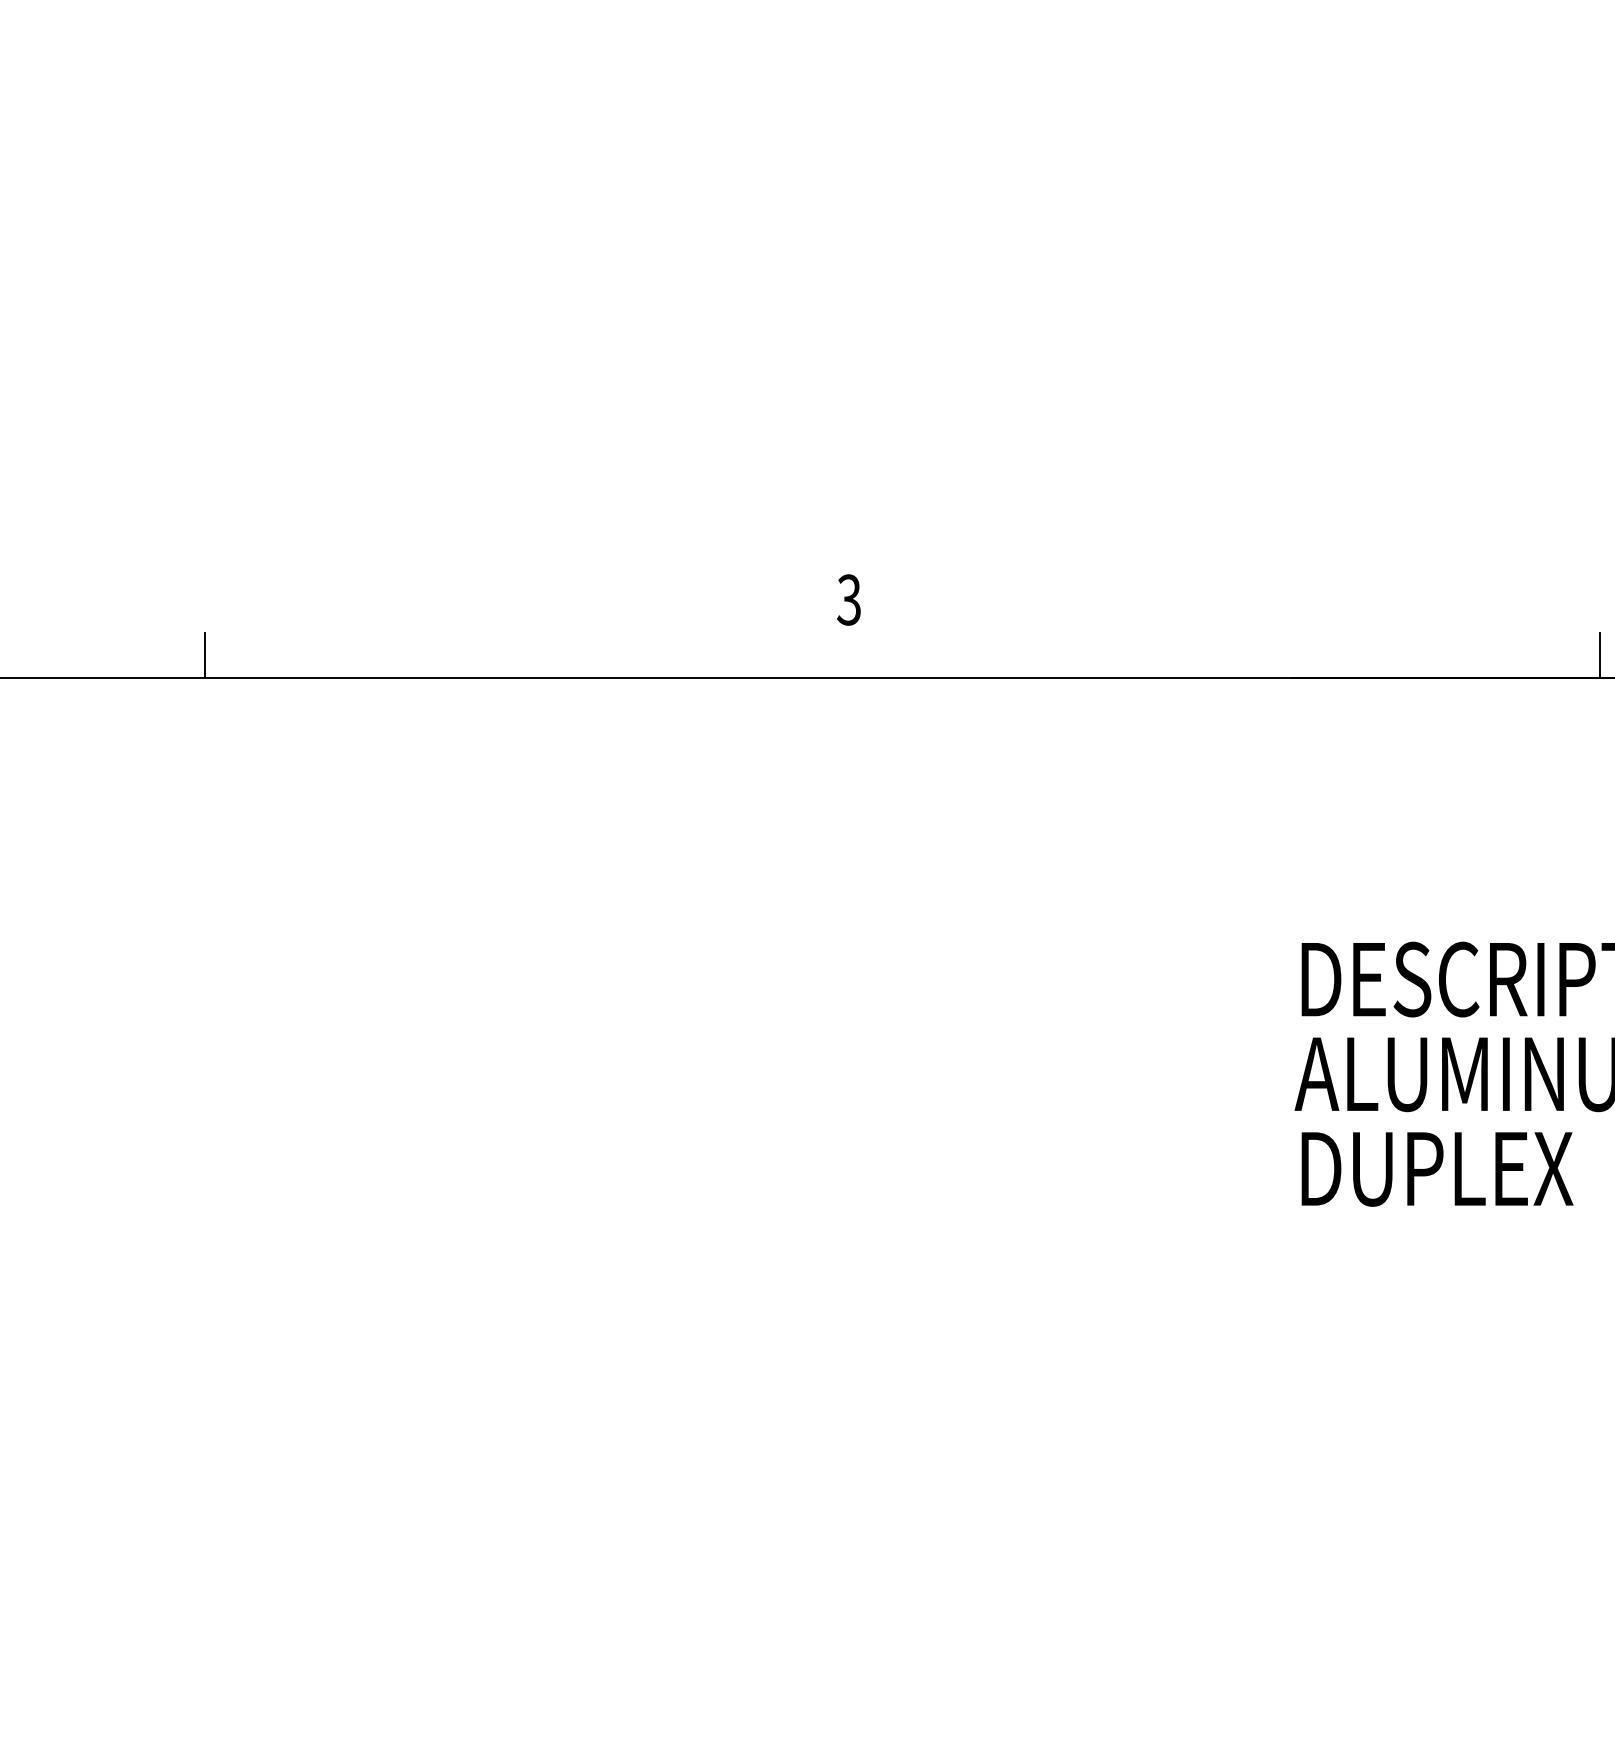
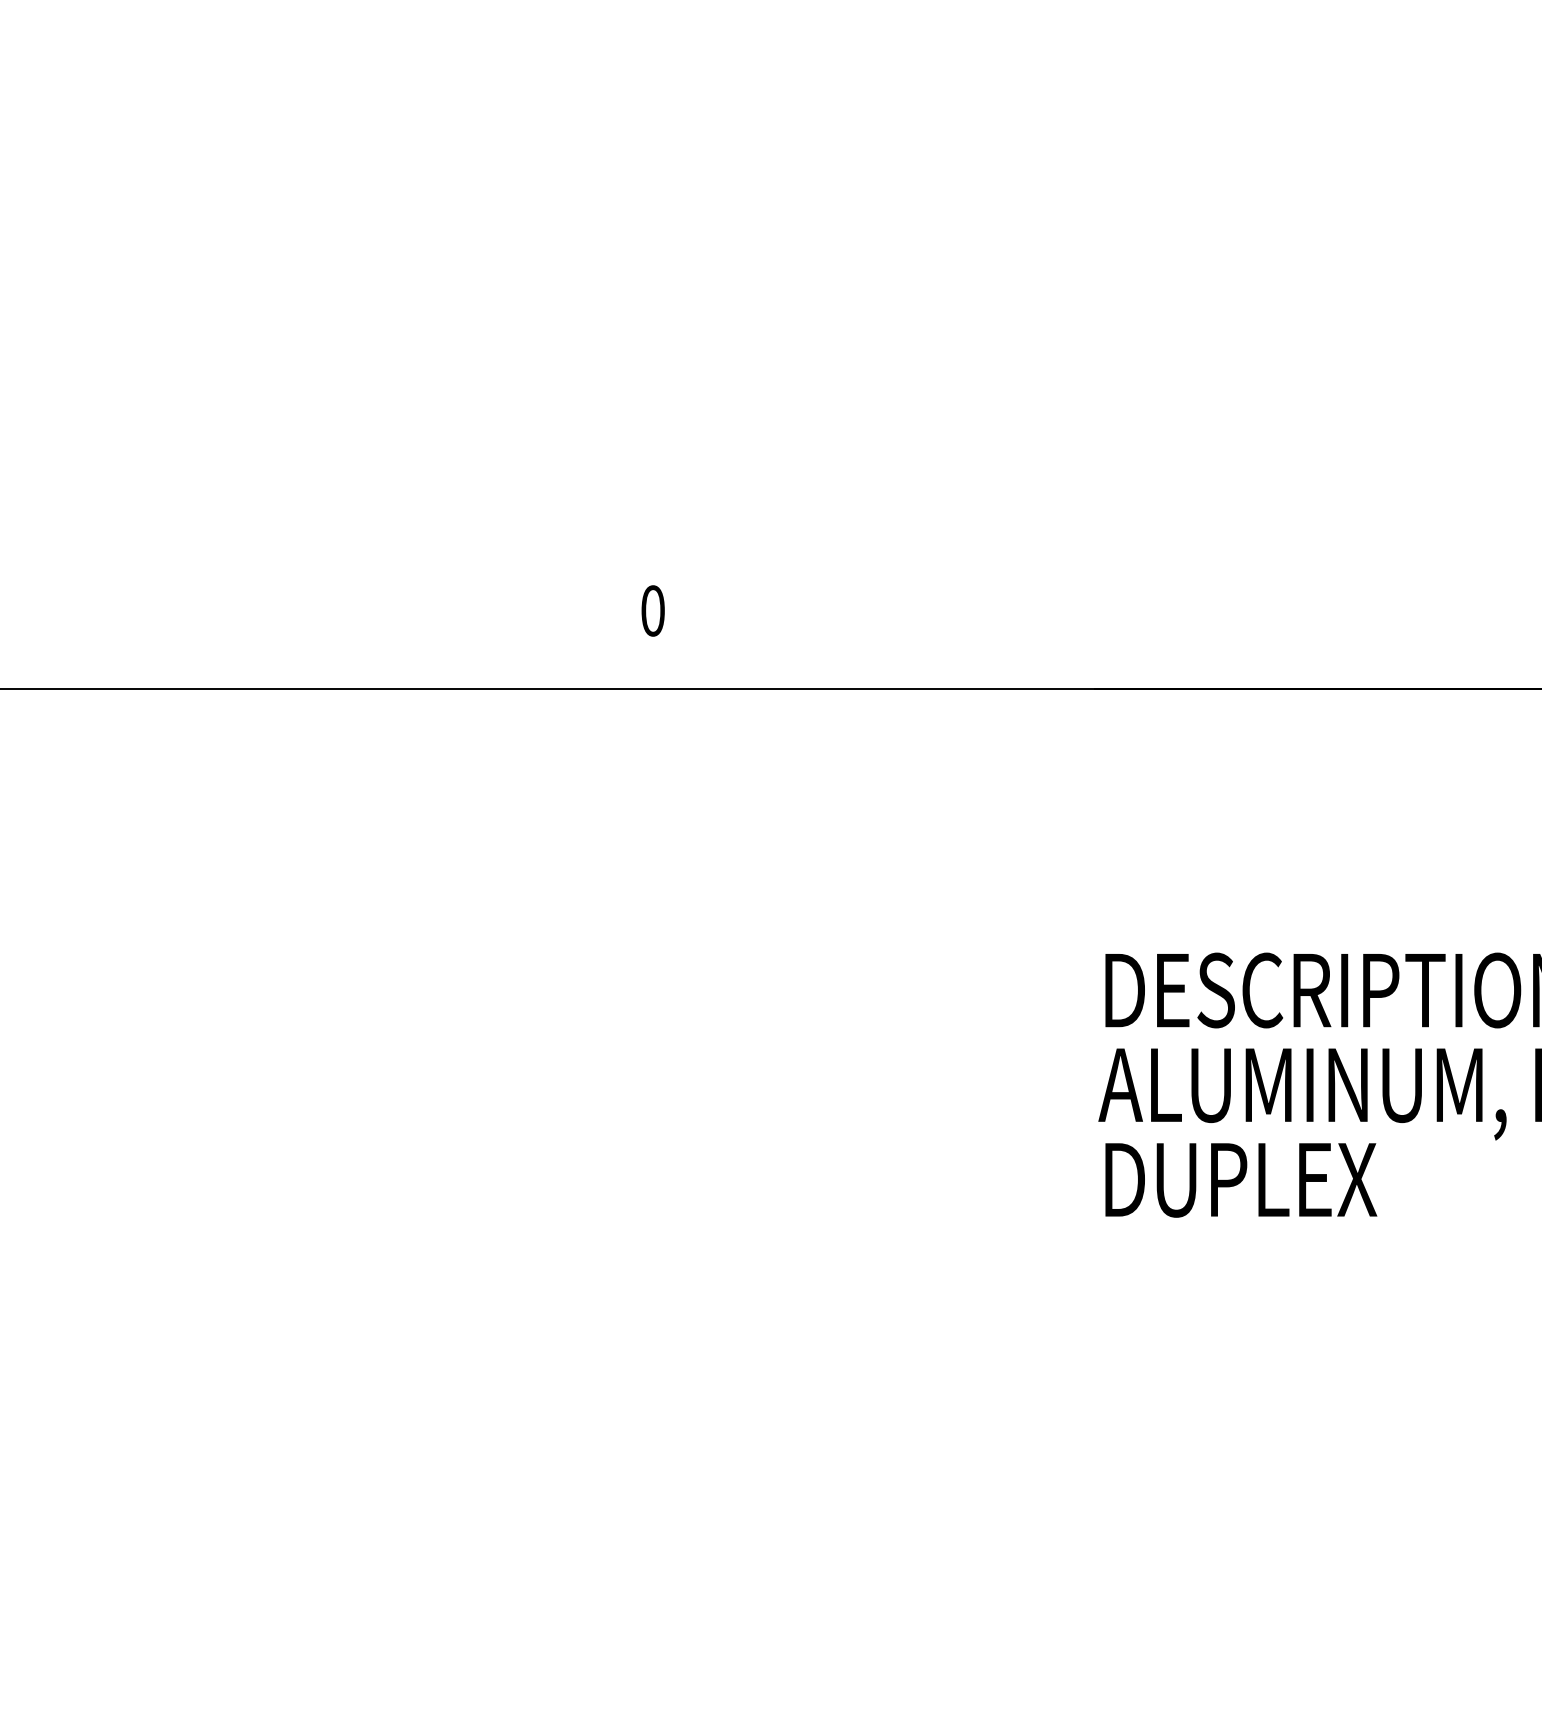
text: (849, 599) -> (653, 610), 3 -> 0
line: (204, 654) -> (8, 665), removed
line: (1600, 654) -> (1404, 665), removed

